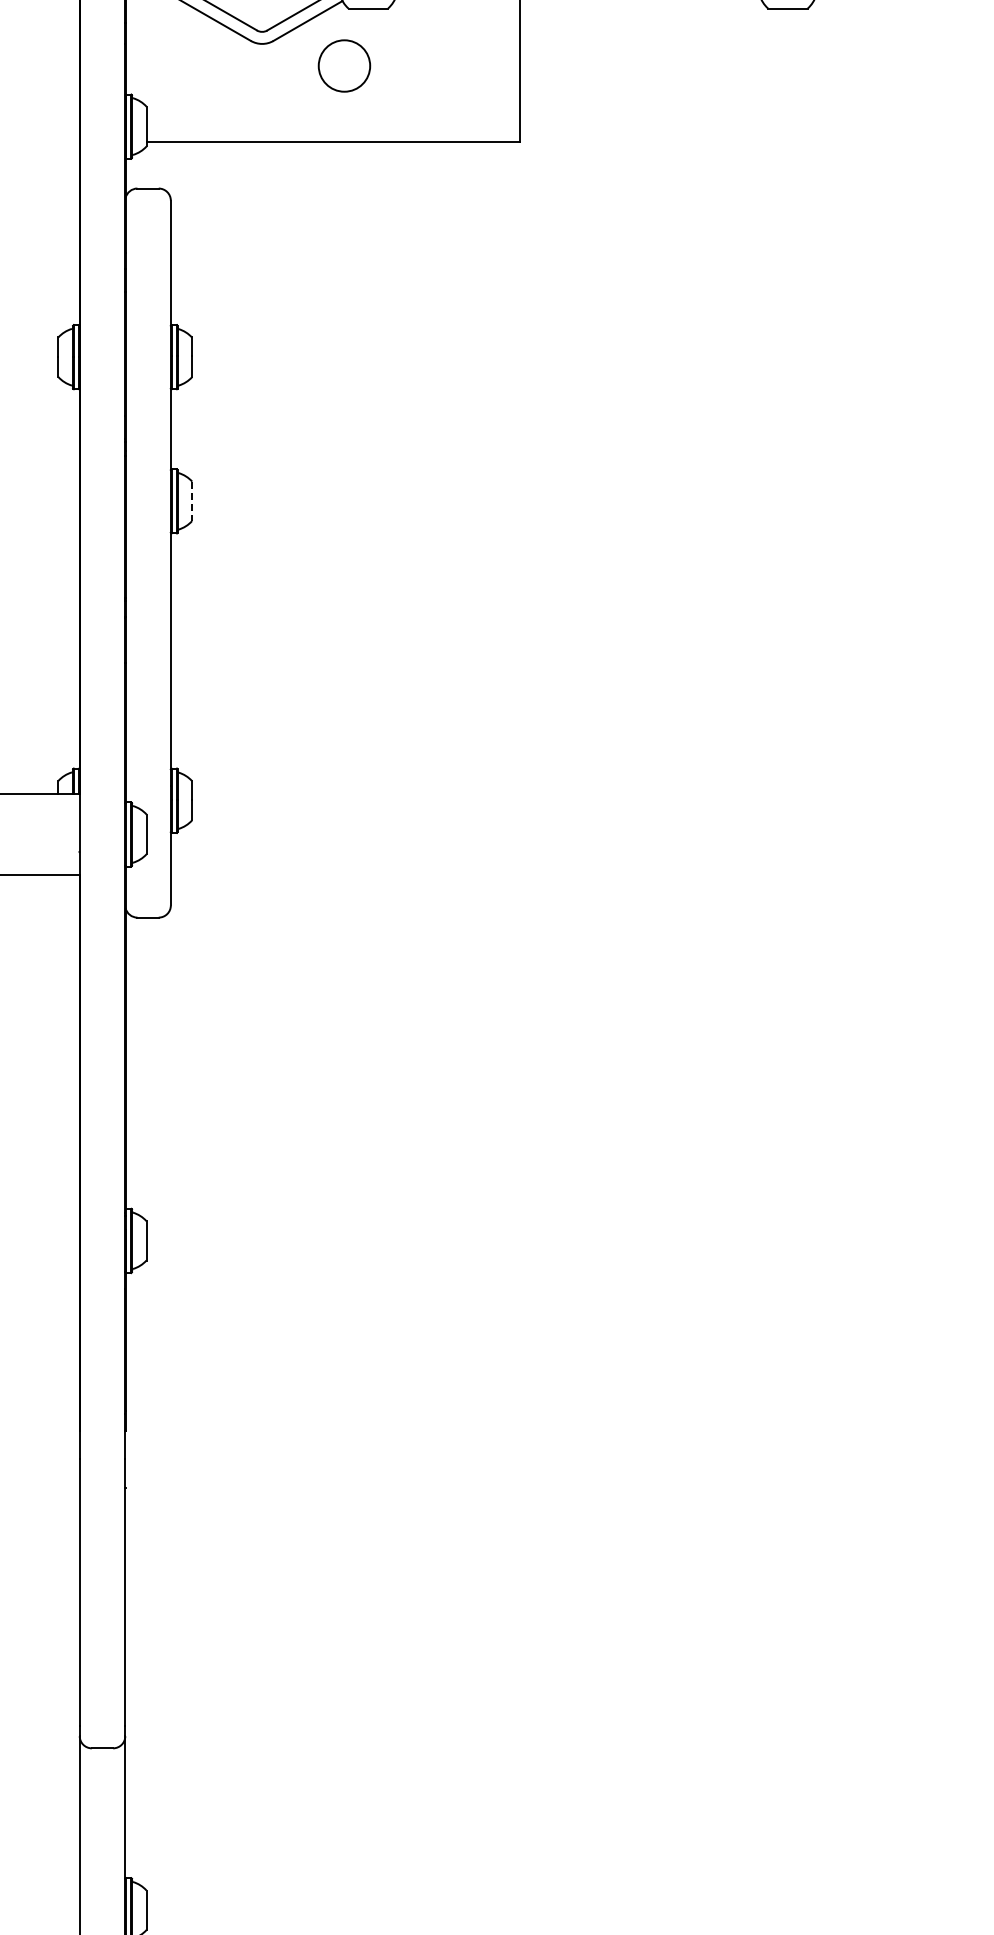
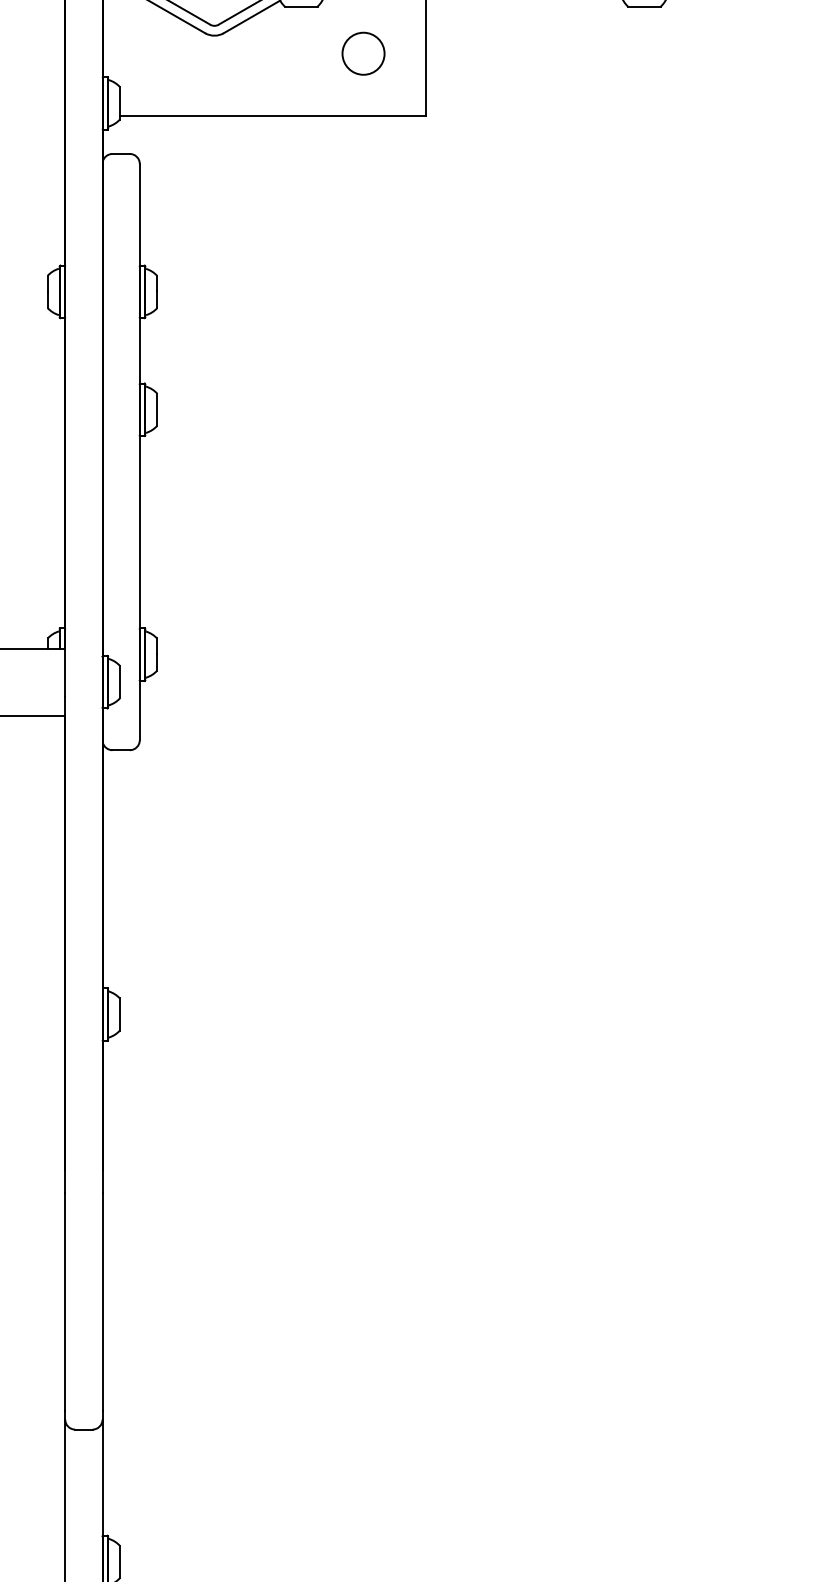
circle: (344, 65) -> (363, 53), moved
line: (192, 501) -> (157, 409), dashed -> solid

